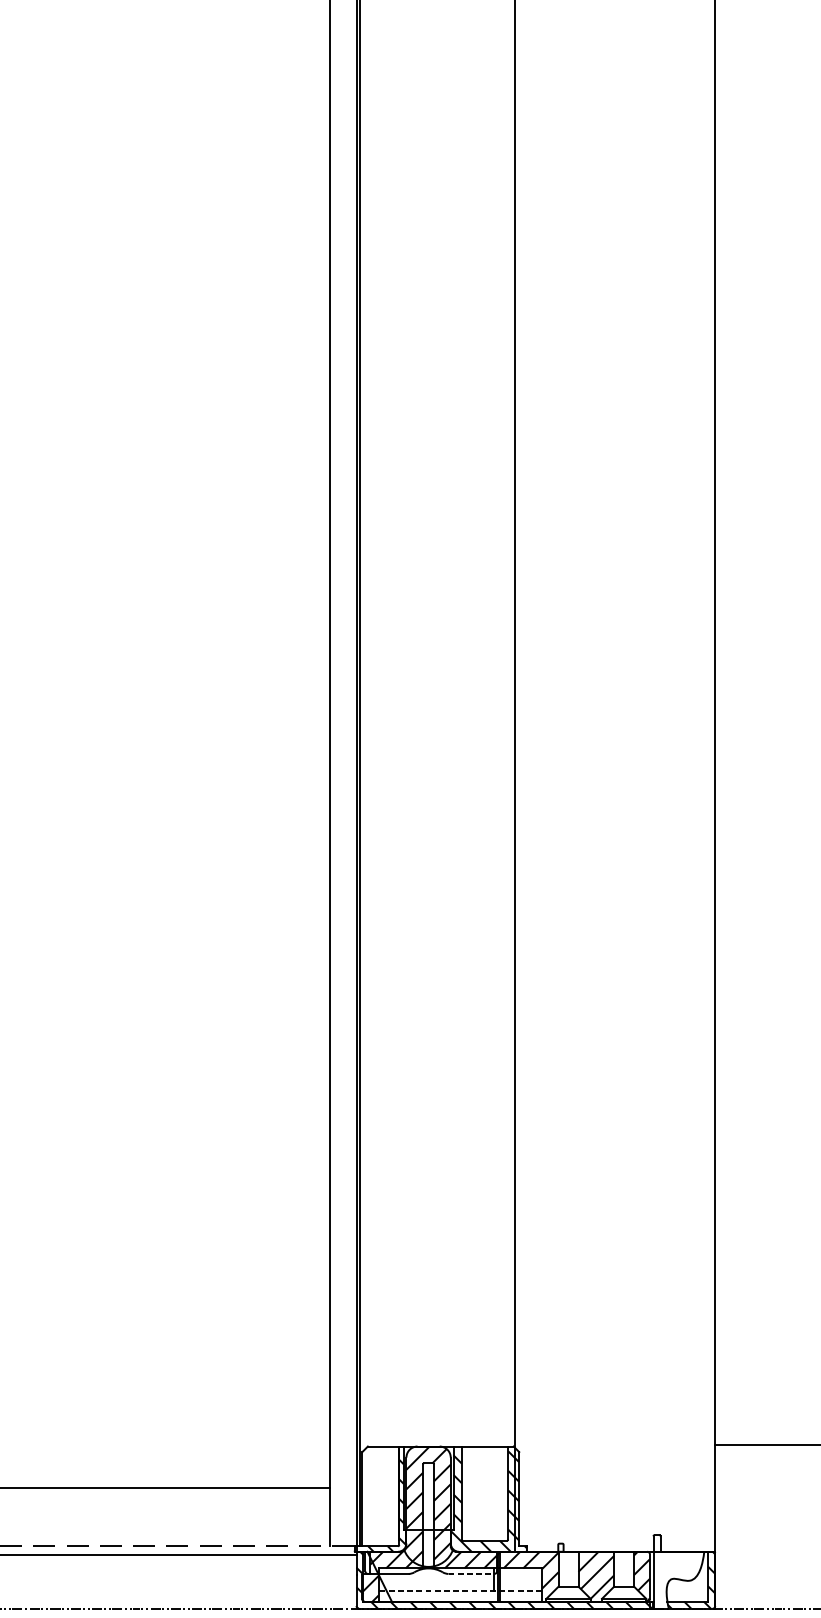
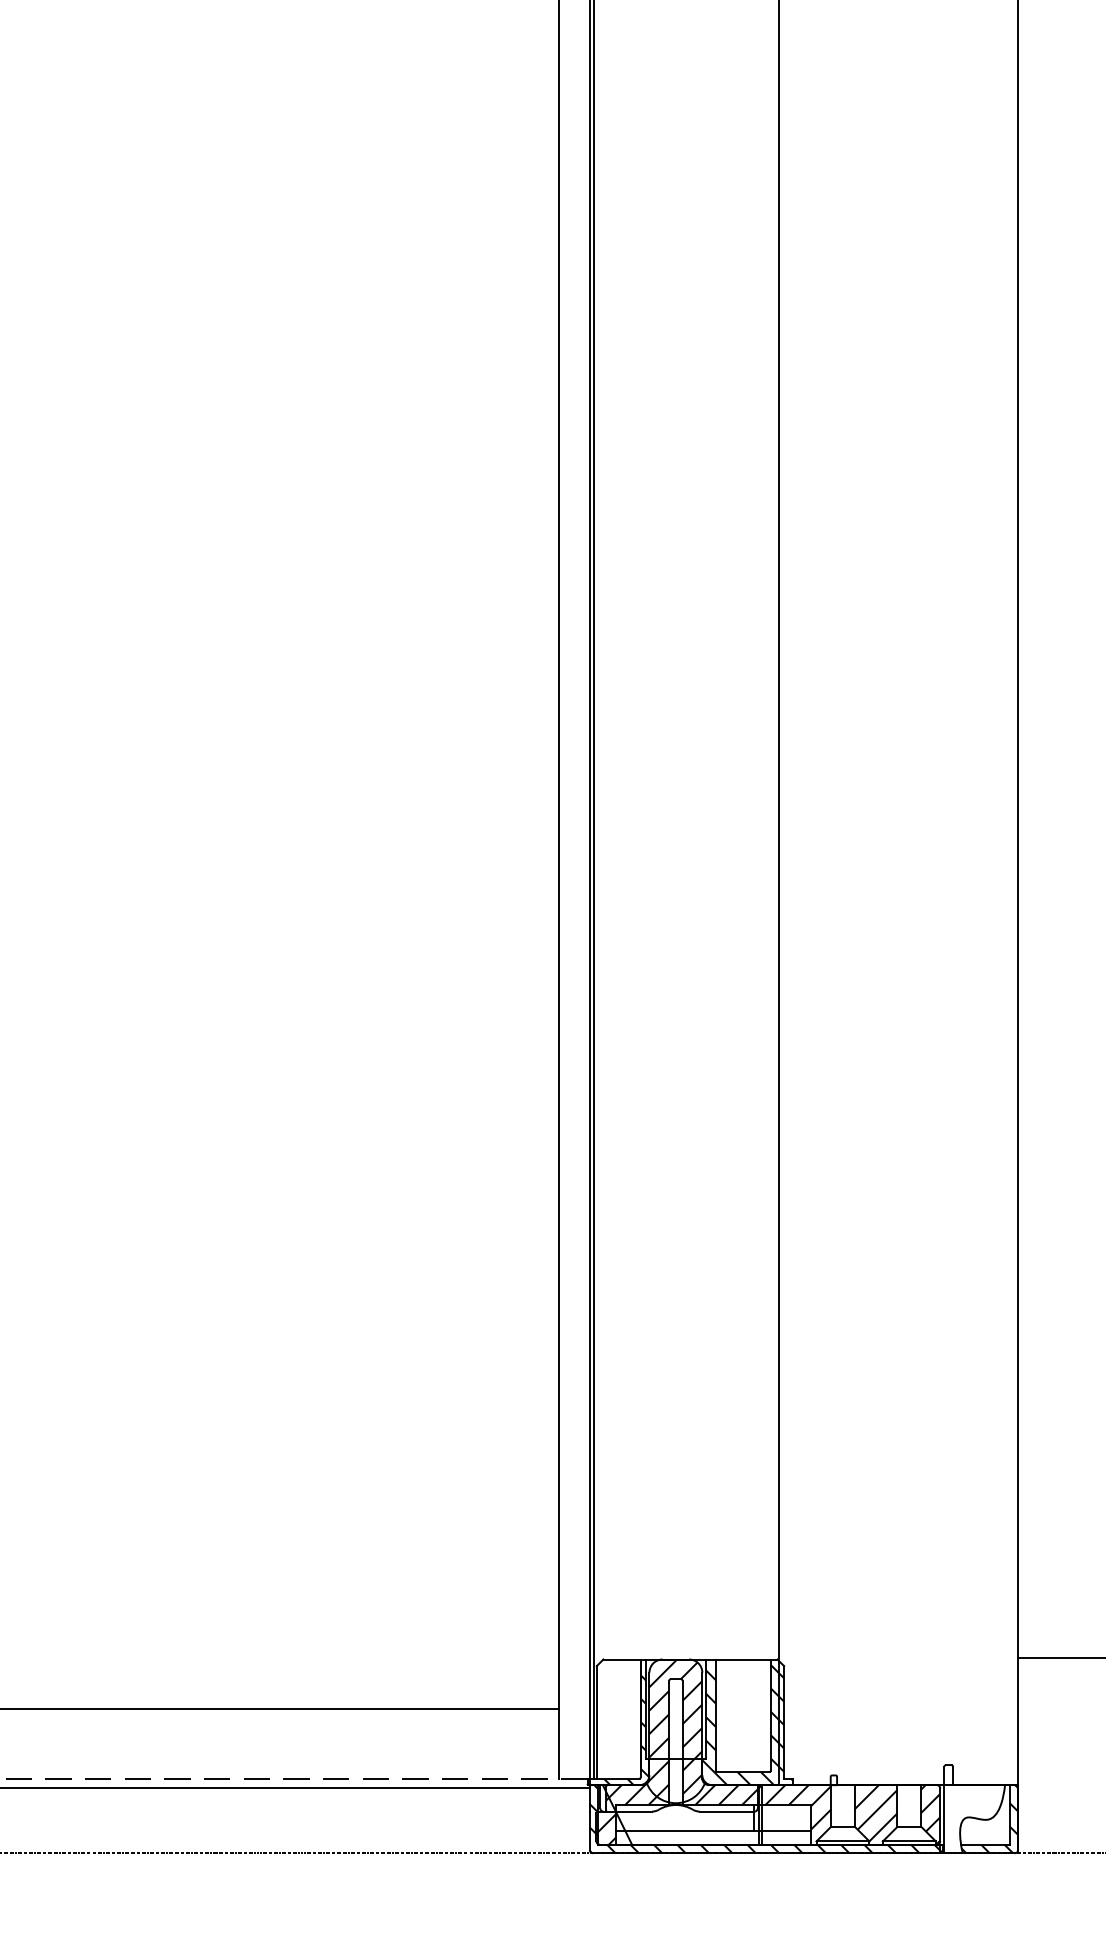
line: (471, 1573) -> (727, 1811), dashed -> solid
line: (460, 1590) -> (713, 1831), dashed -> solid

